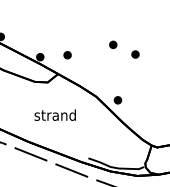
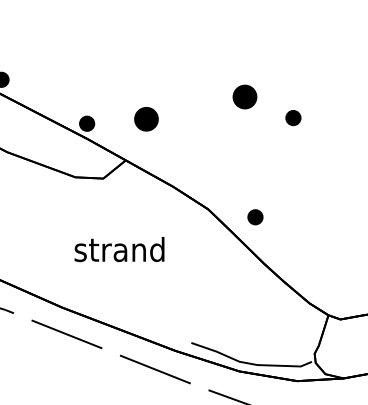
part: (113, 44) -> (245, 96), size x1.6
part: (67, 55) -> (146, 120), size x1.6

